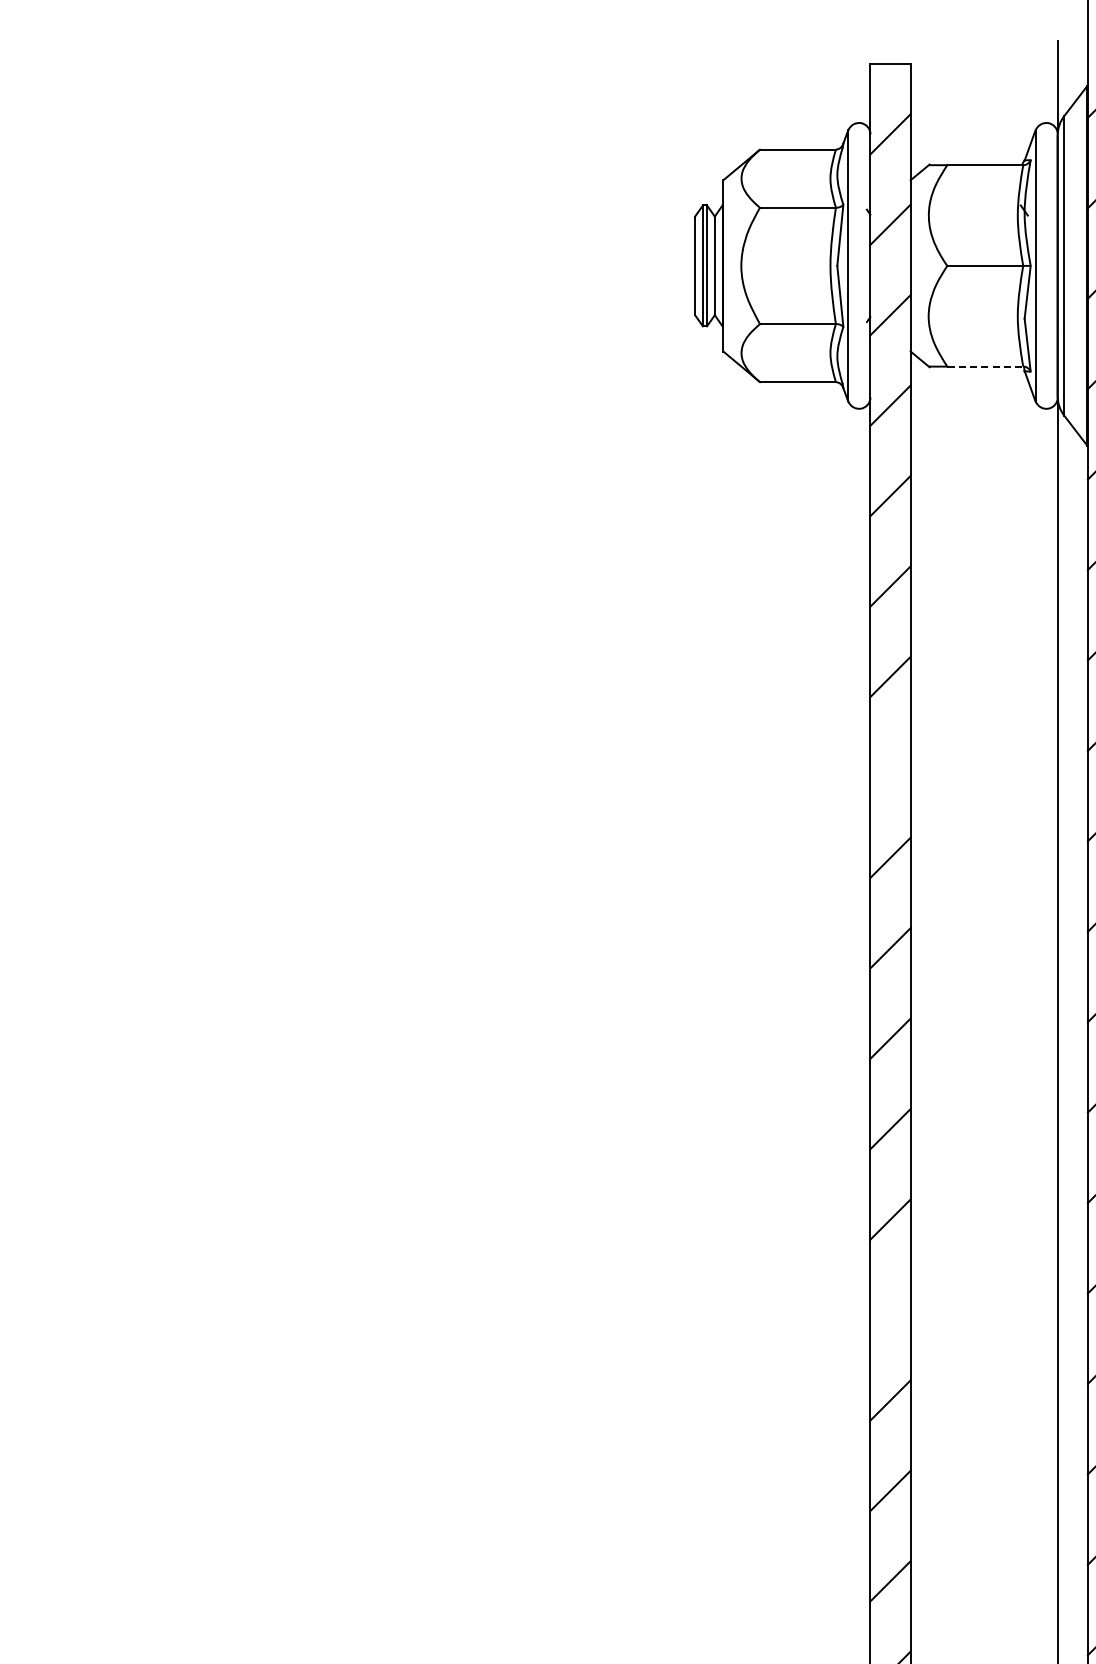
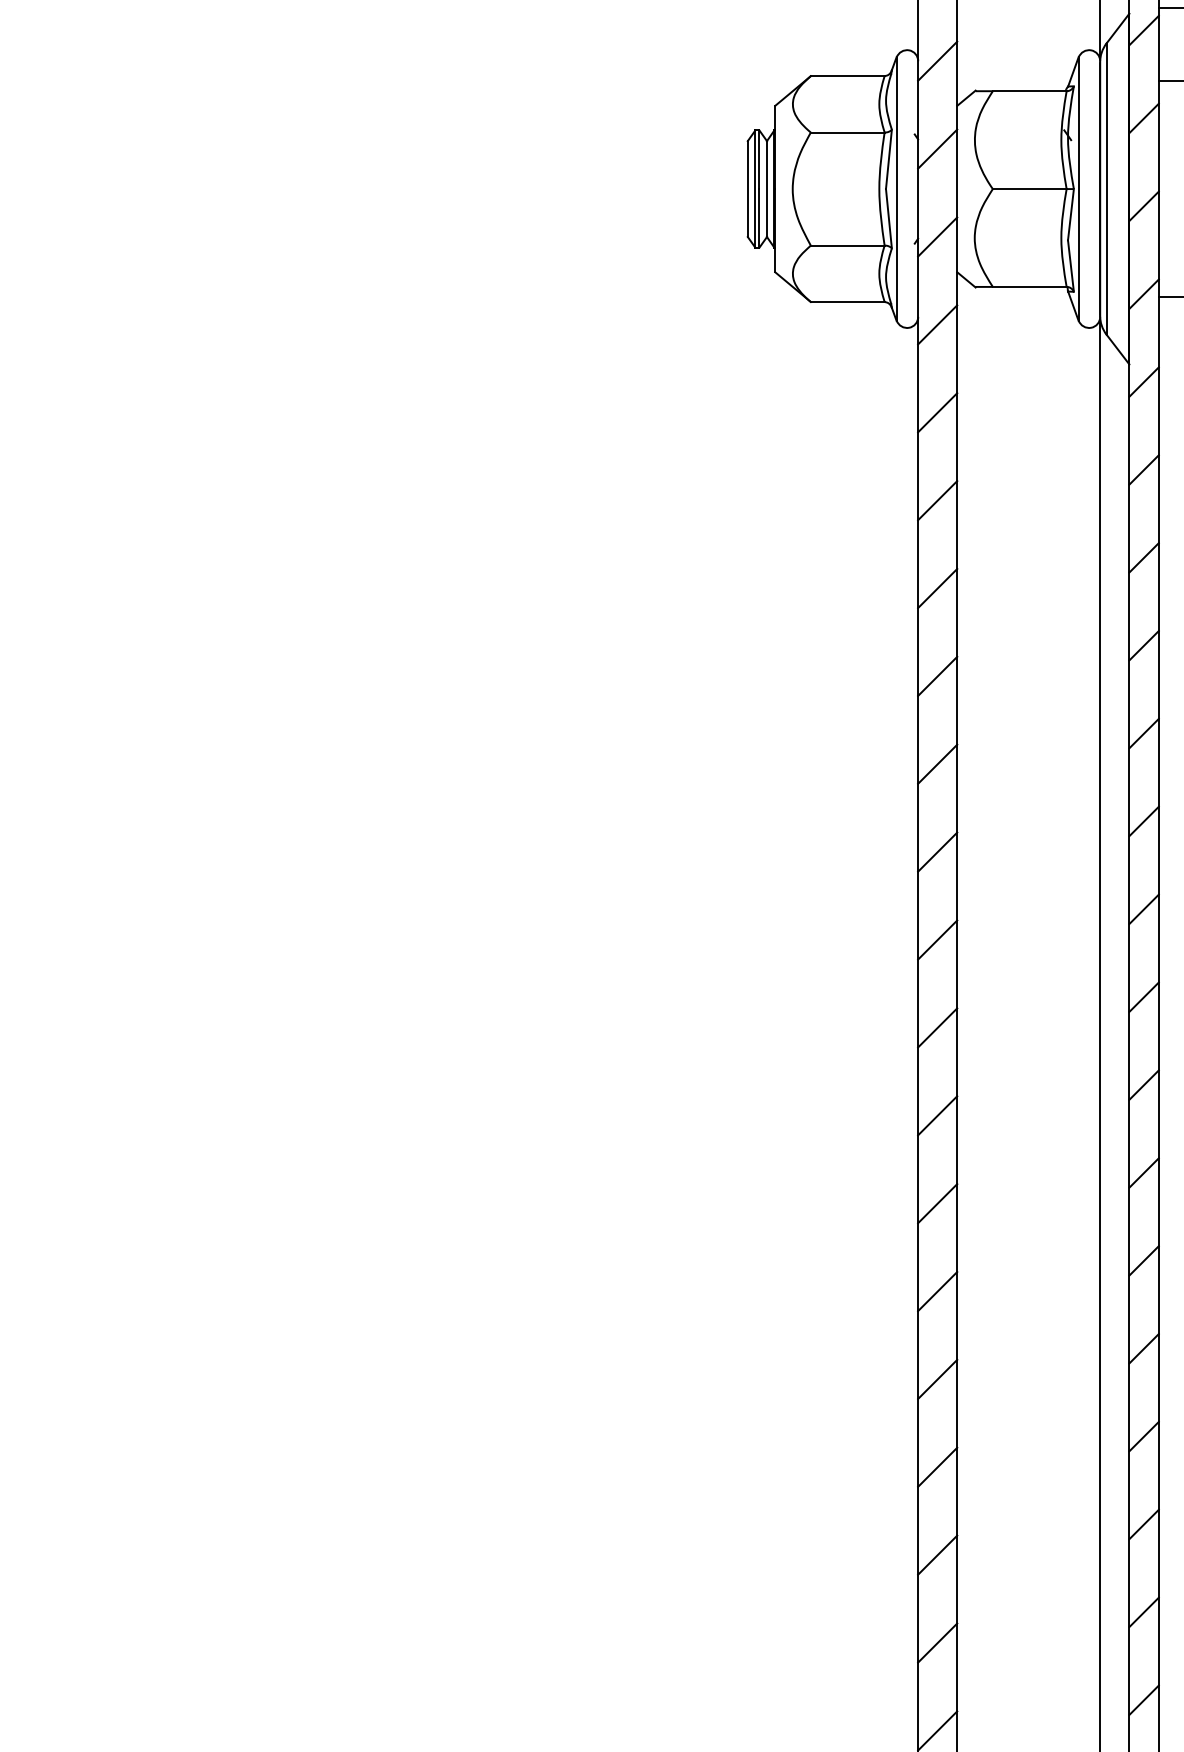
line: (985, 366) -> (1029, 286), dashed -> solid
line: (890, 766) -> (937, 675), added
line: (890, 1309) -> (937, 1203), added

